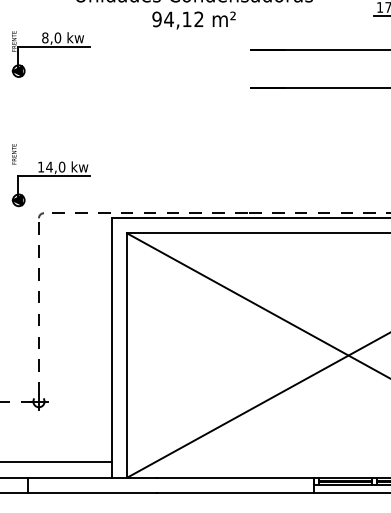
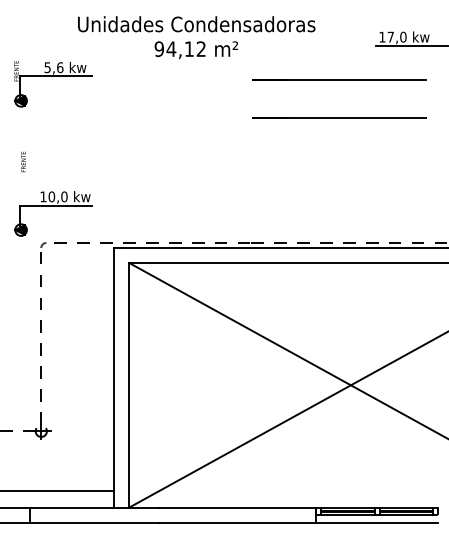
text: (51, 37) -> (53, 67), 8,0 -> 5,6
text: (14, 153) -> (23, 161), moved
text: (49, 166) -> (51, 196), 14,0 -> 10,0

